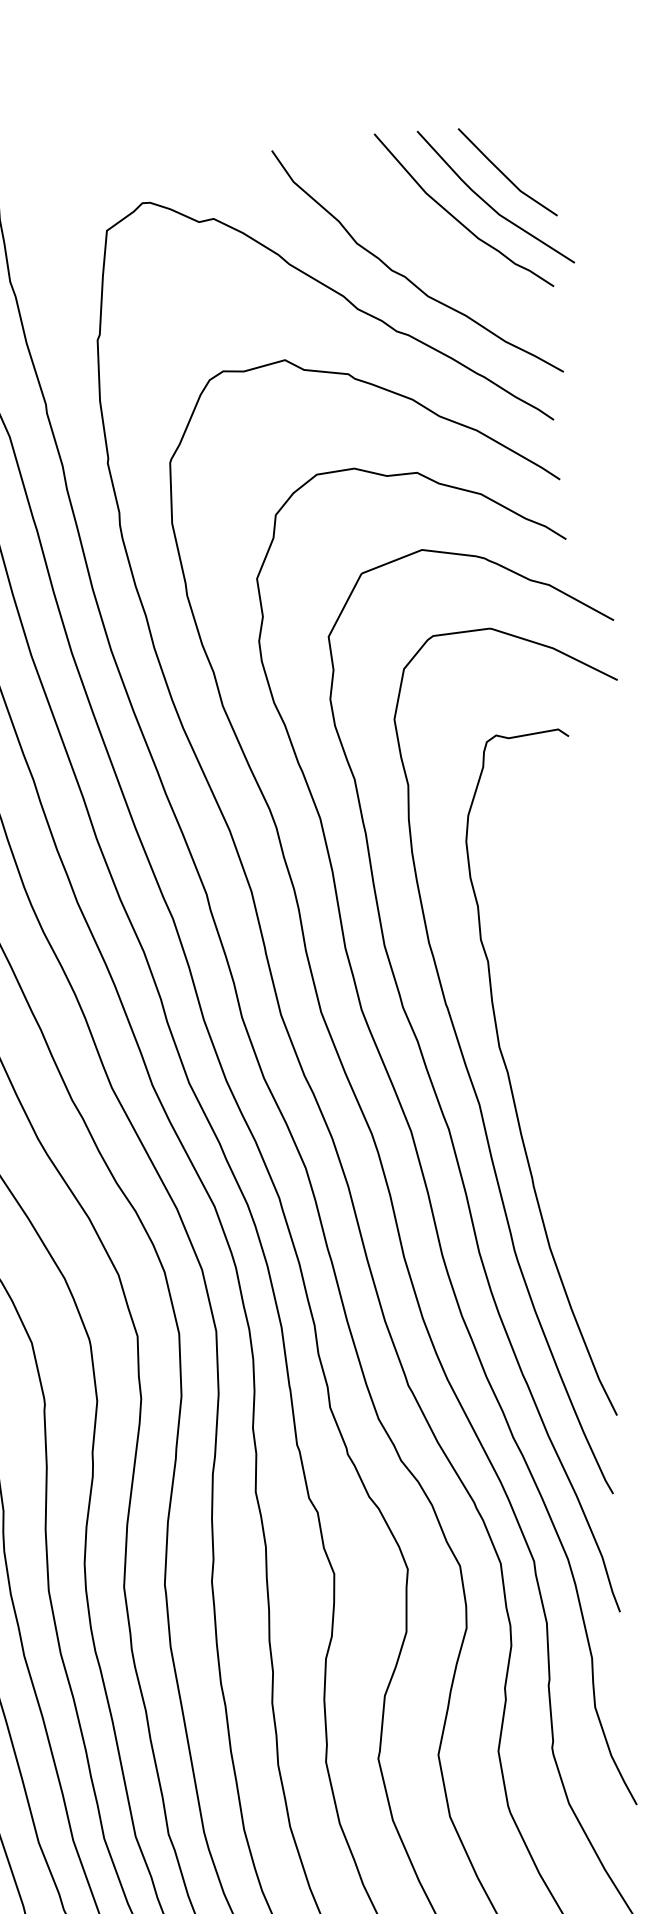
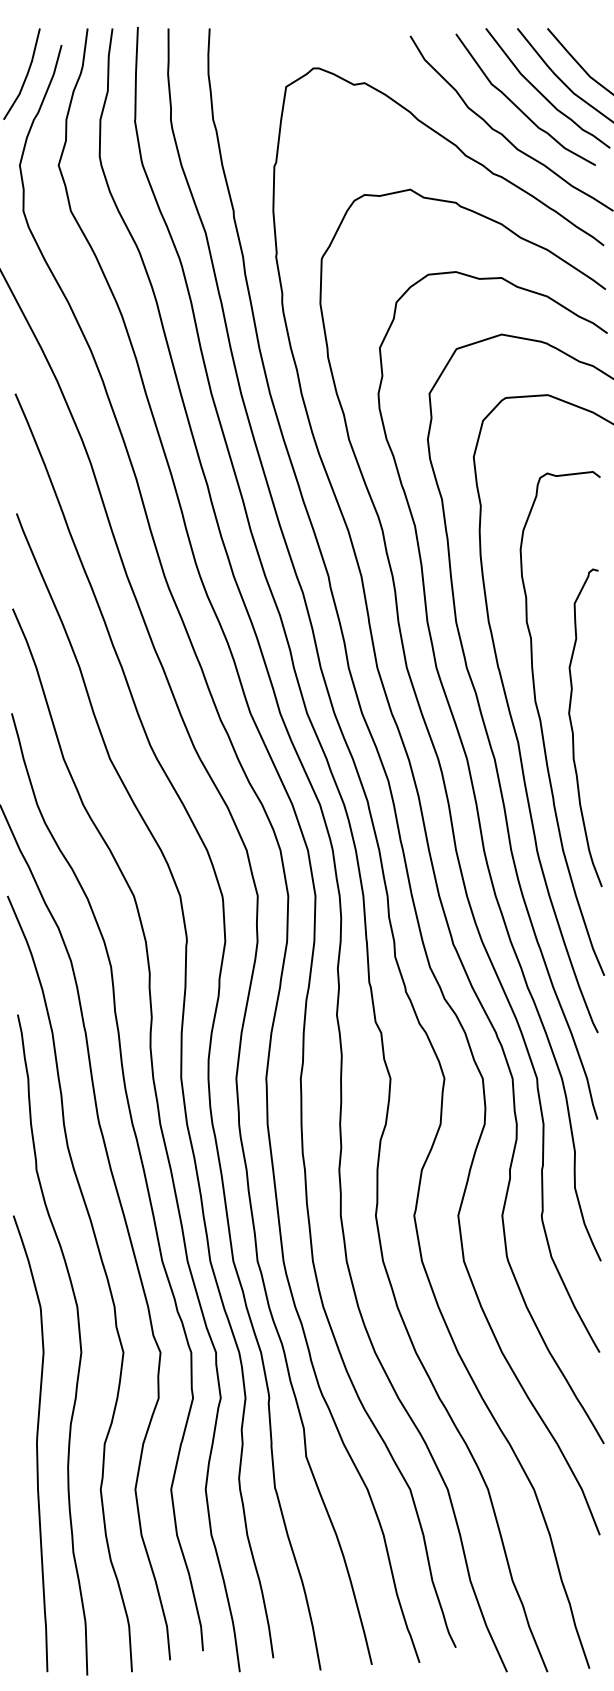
curve: (426, 238) -> (519, 107), added
curve: (553, 1082) -> (573, 729), added

